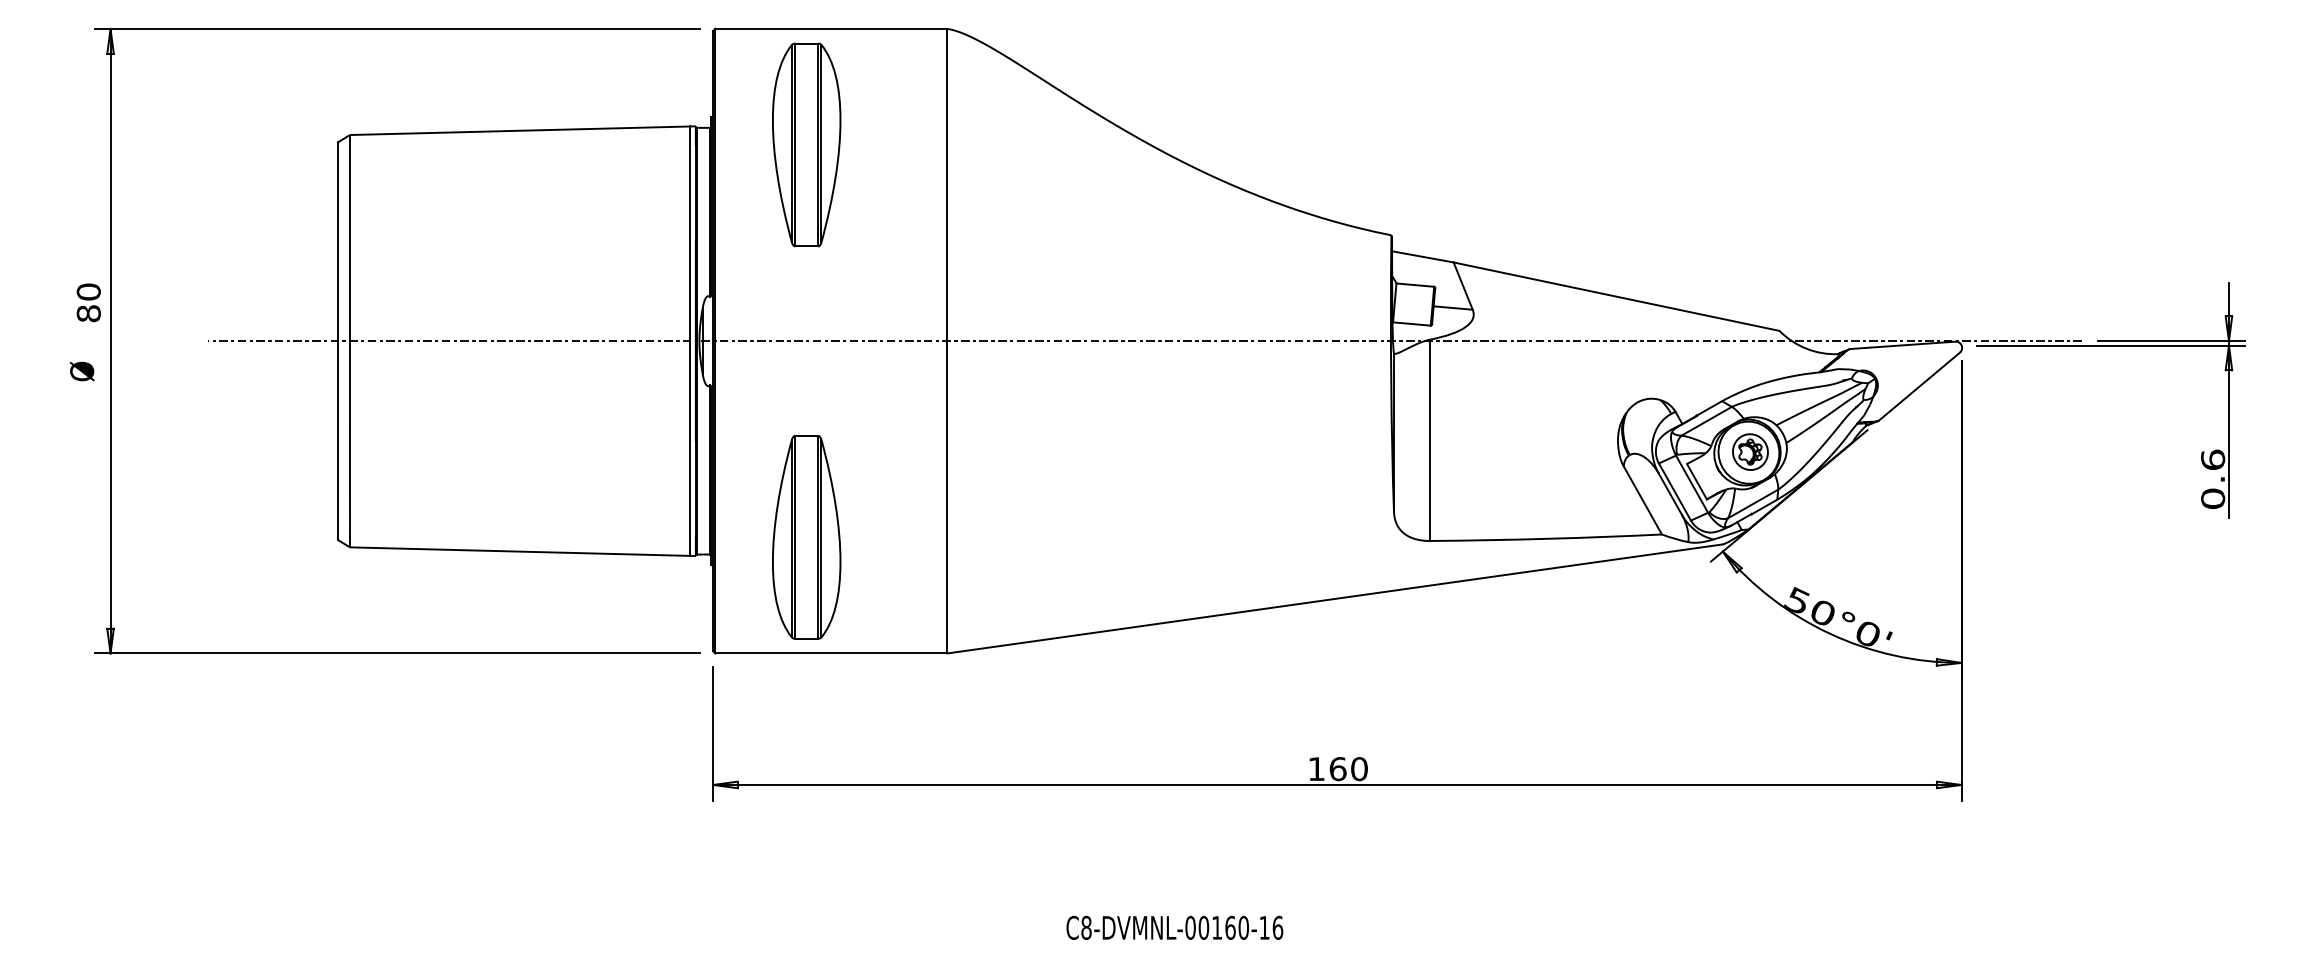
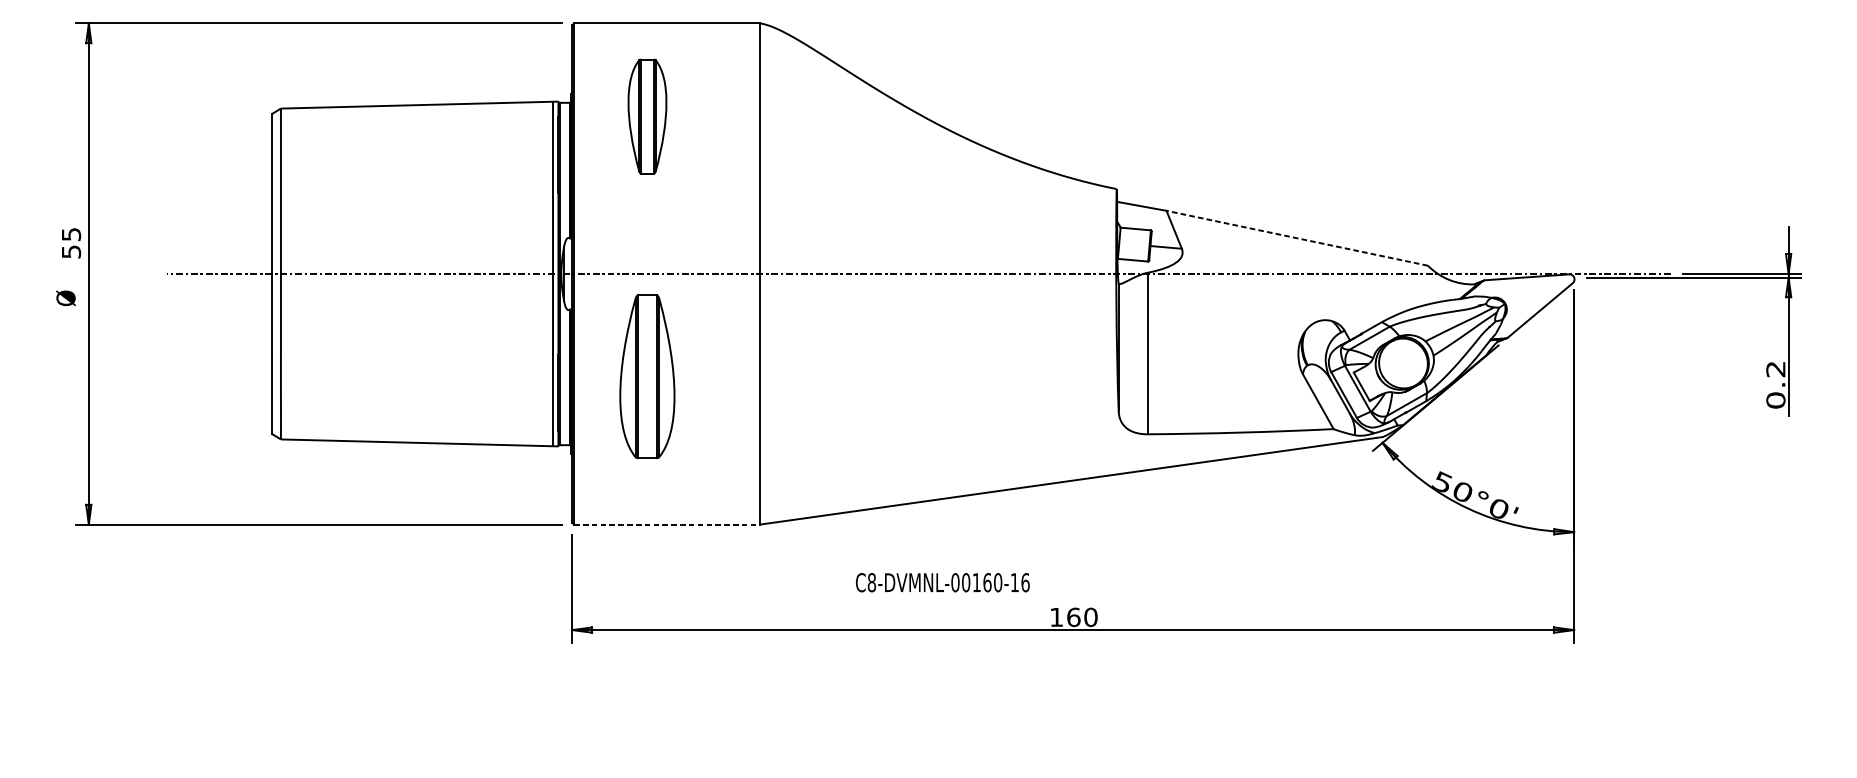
part: (806, 144) -> (647, 116), size x0.7
line: (1616, 296) -> (1297, 238), solid -> dashed
text: (88, 302) -> (71, 242), 80 -> 55
part: (1750, 451) -> (1404, 362), removed
text: (2213, 459) -> (1776, 368), 0.6 -> 0.2
part: (806, 537) -> (647, 376), moved
line: (831, 653) -> (667, 524), solid -> dashed
text: (1174, 927) -> (942, 582), moved

